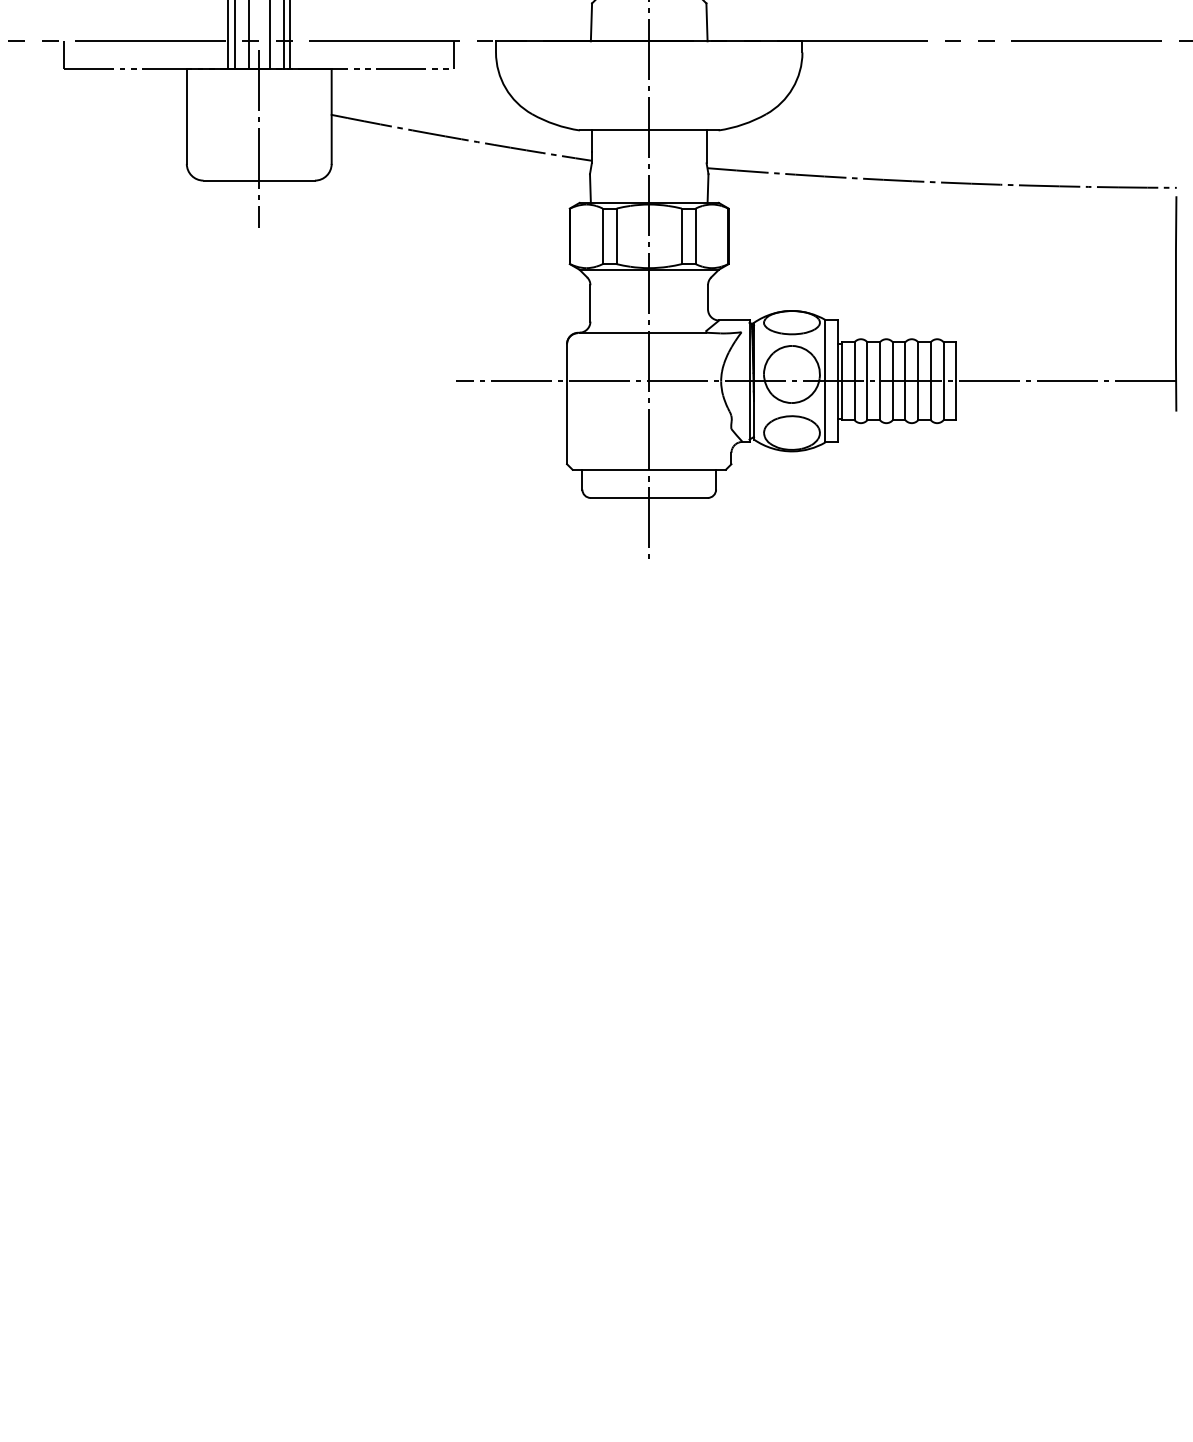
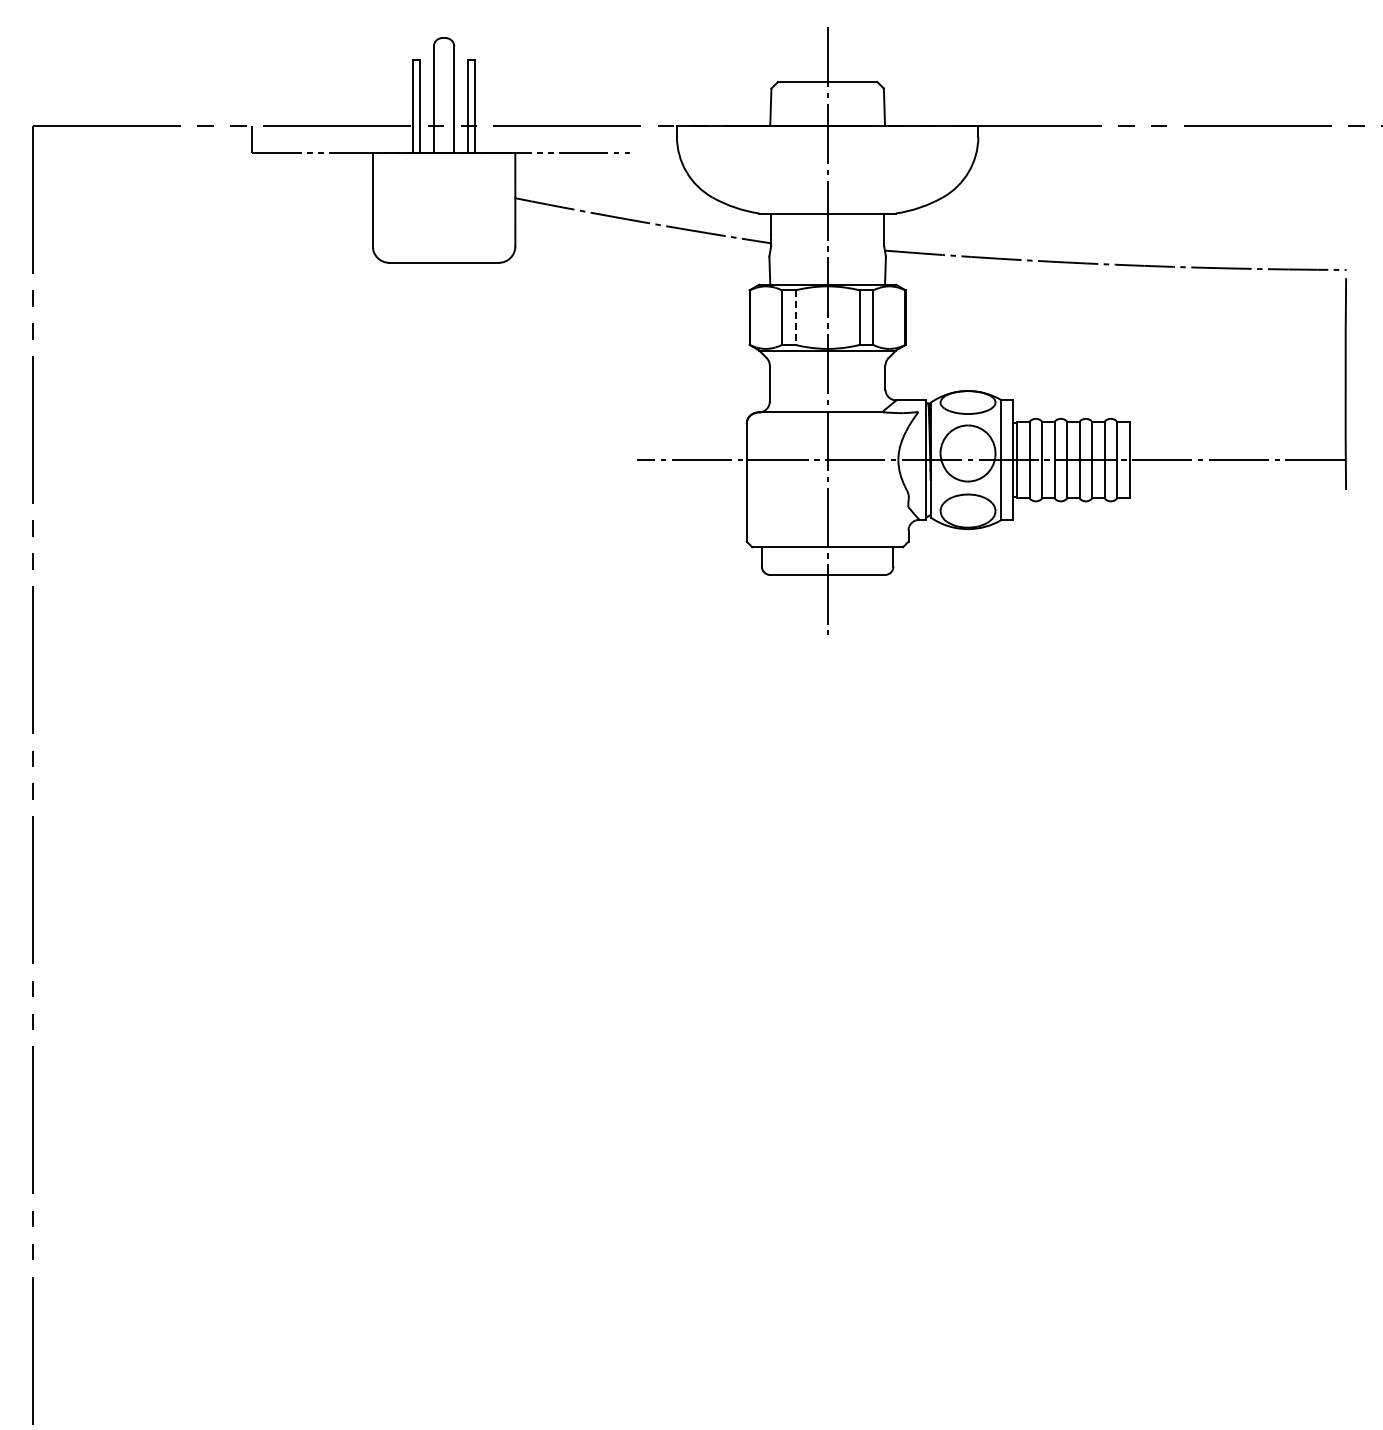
line: (453, 55) -> (635, 139), removed
line: (259, 138) -> (444, 221), removed
line: (616, 237) -> (795, 318), solid -> dashed

